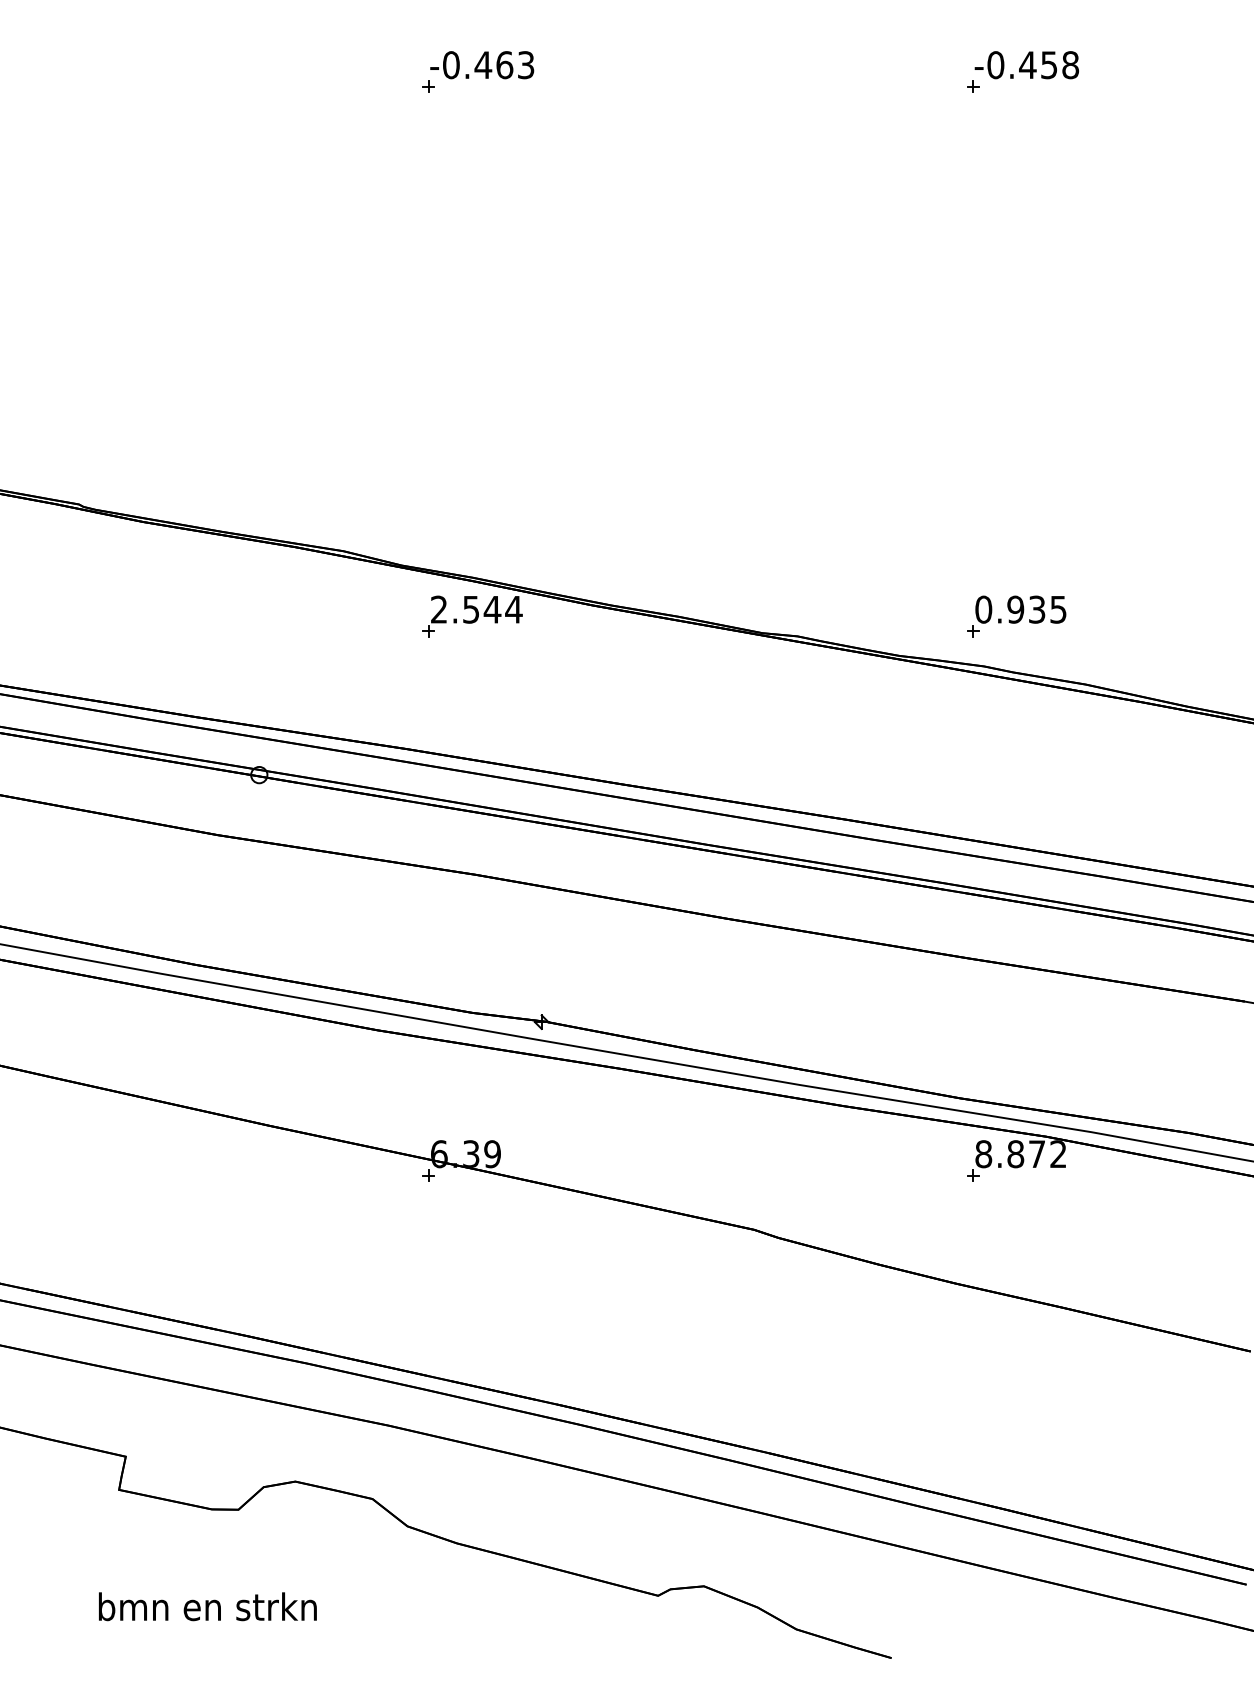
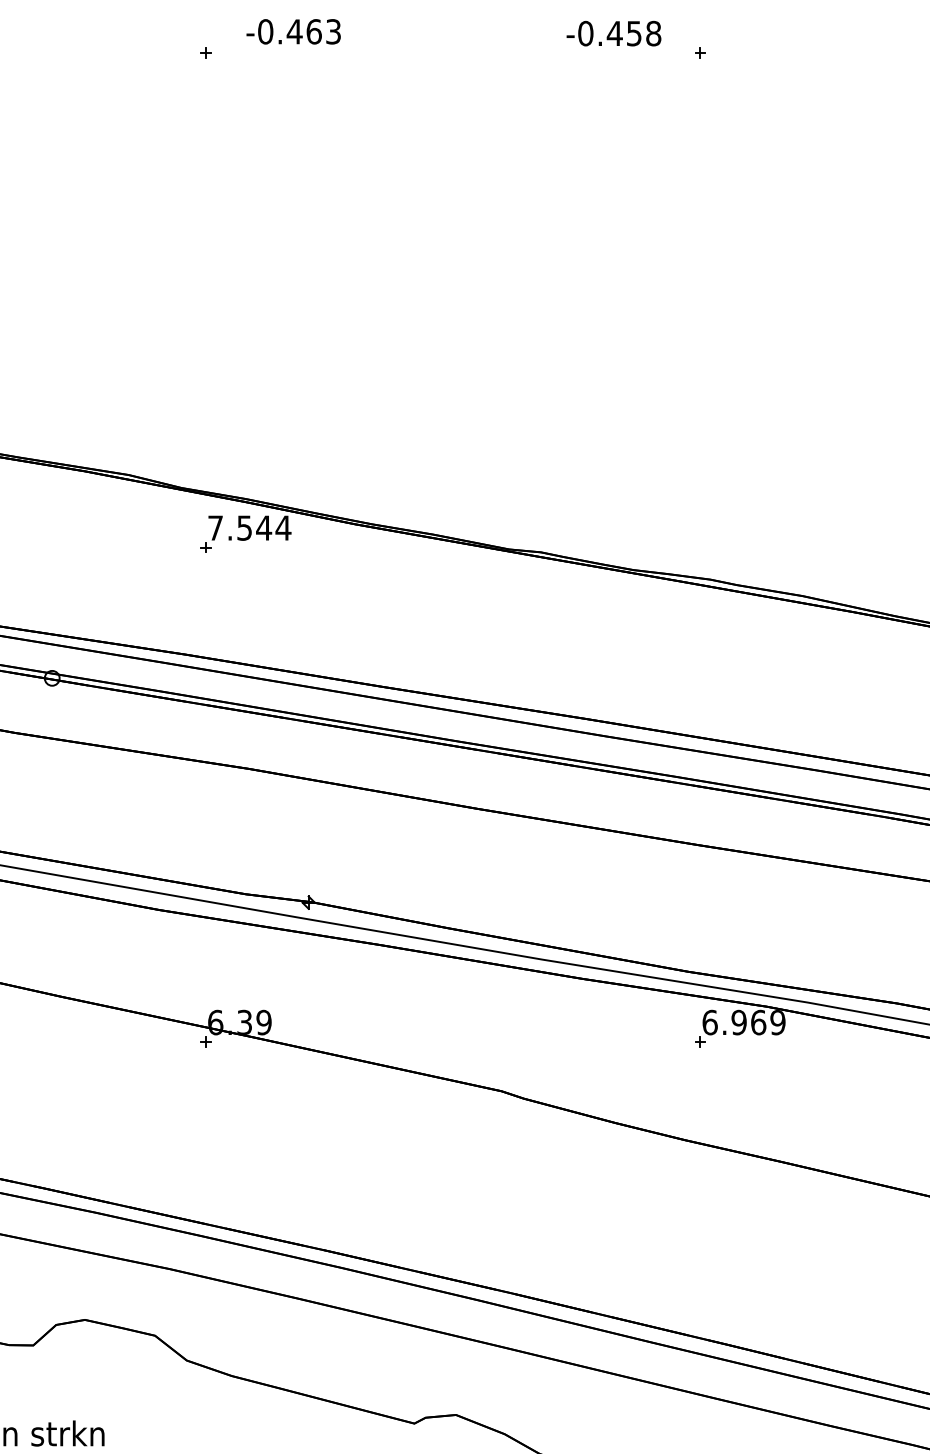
text: (482, 65) -> (293, 32), moved
text: (1026, 65) -> (613, 33), moved
text: (439, 609) -> (215, 527), 2.544 -> 7.544
part: (1016, 616) -> (739, 534), removed
text: (1020, 1154) -> (743, 1022), 8.872 -> 6.969

